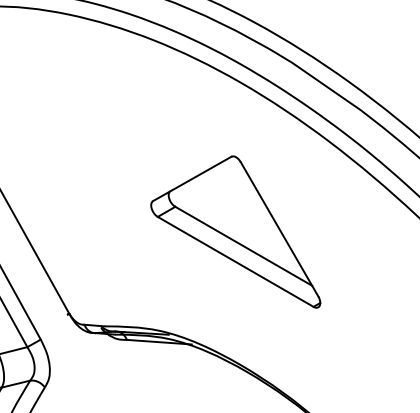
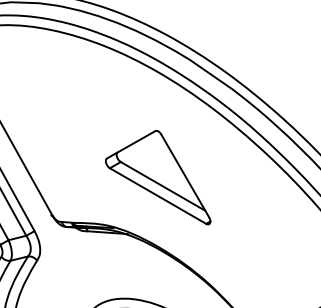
part: (236, 231) -> (158, 177), moved

